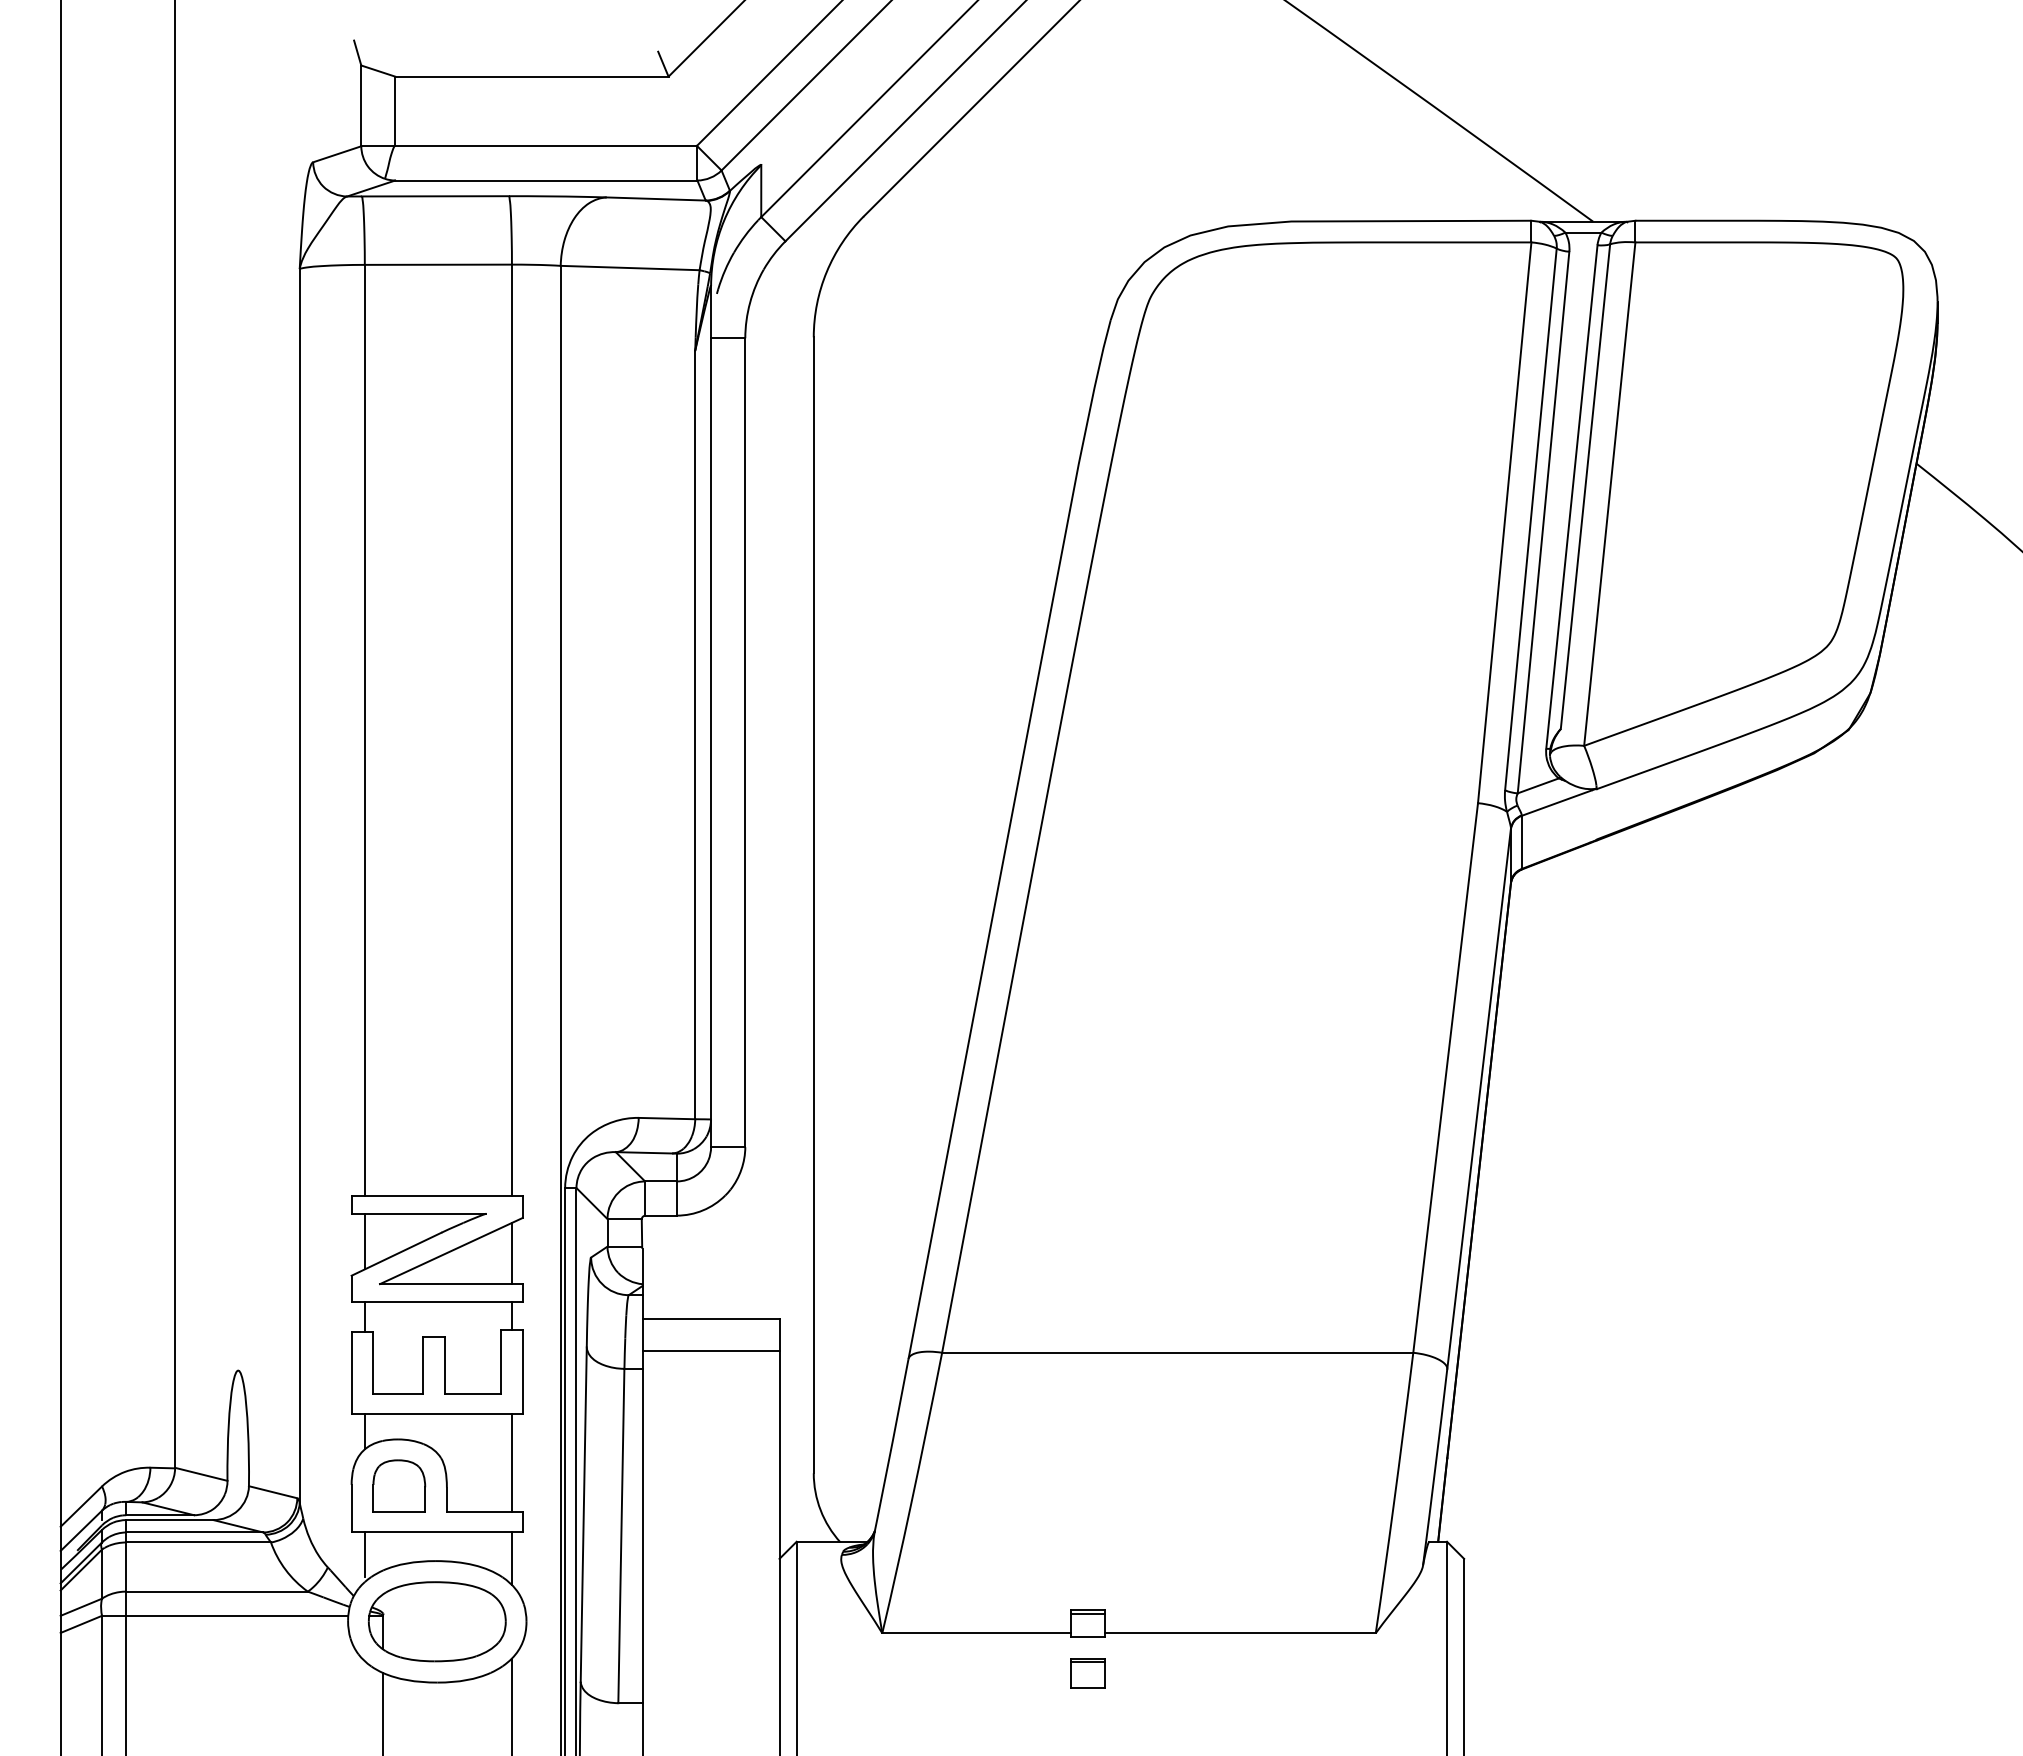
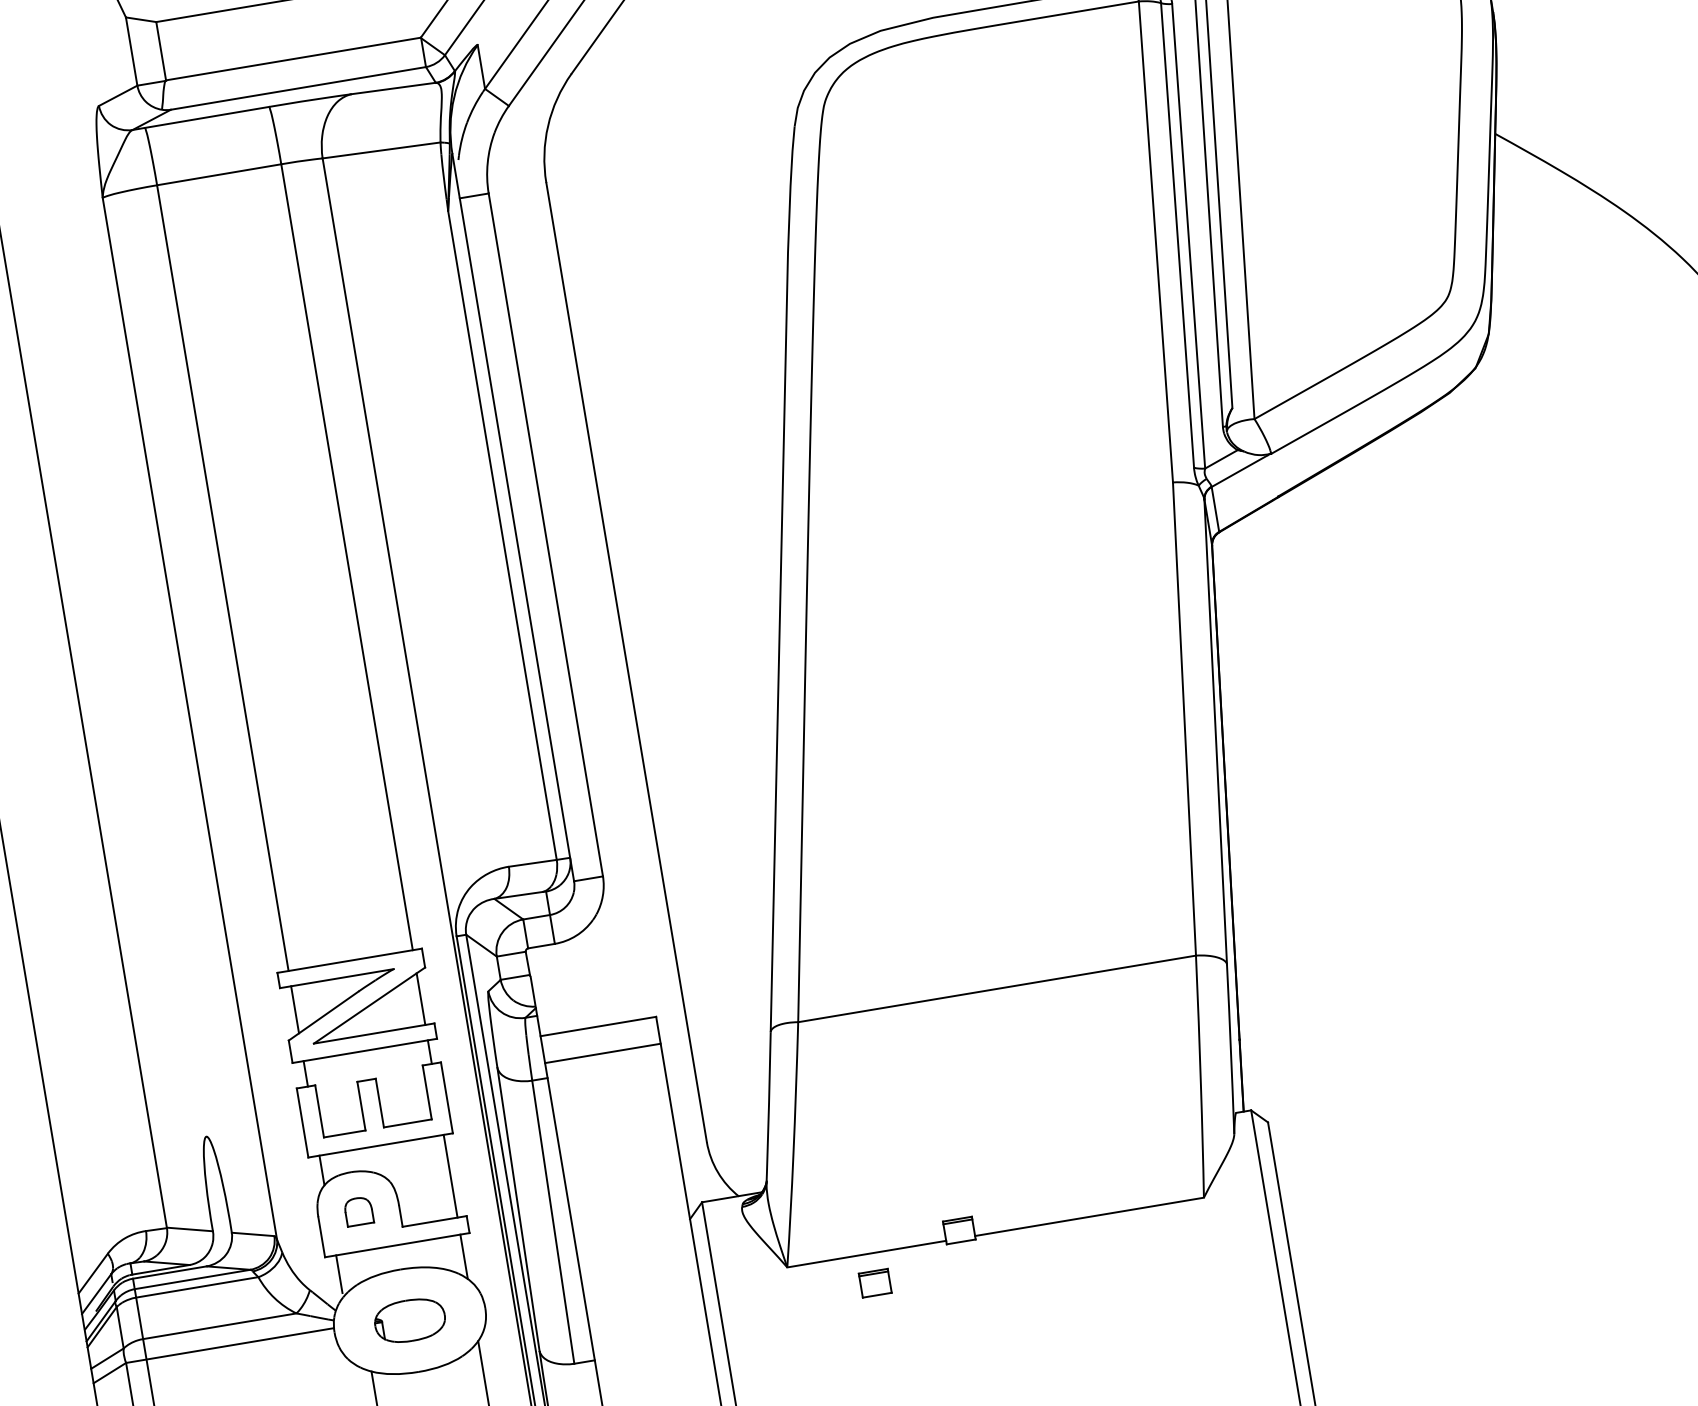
part: (399, 1485) -> (358, 1210), size x0.6
part: (437, 1621) -> (410, 1320), size x0.6
part: (1087, 1673) -> (875, 1283), moved

